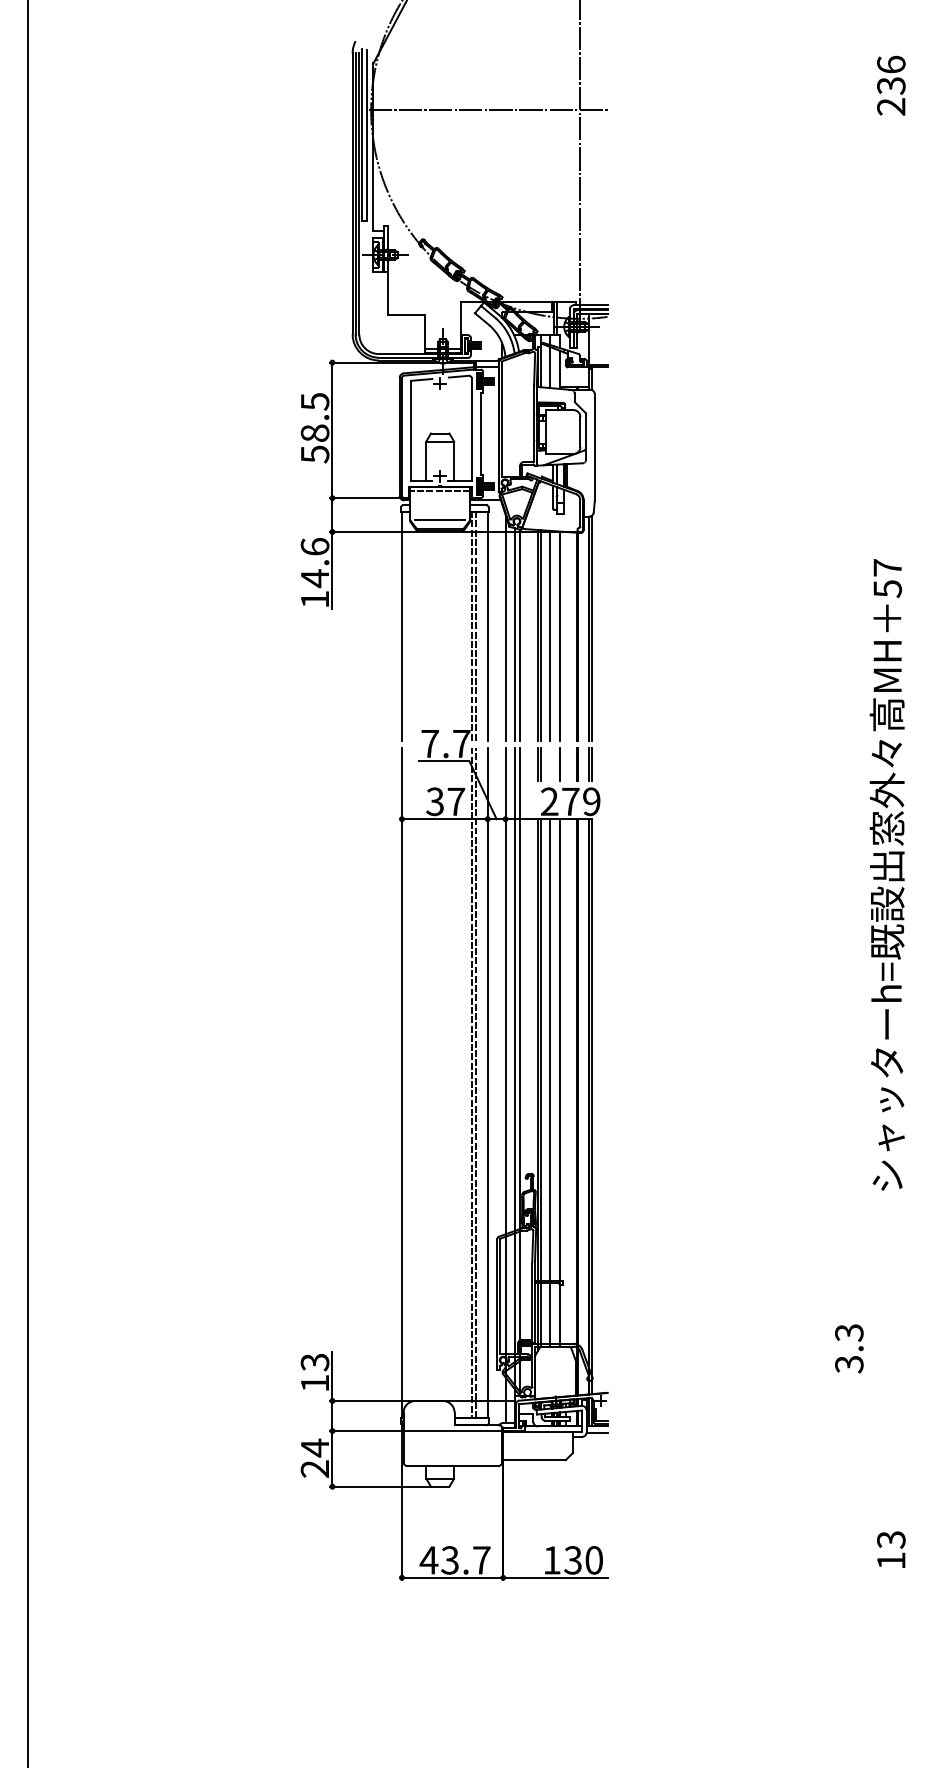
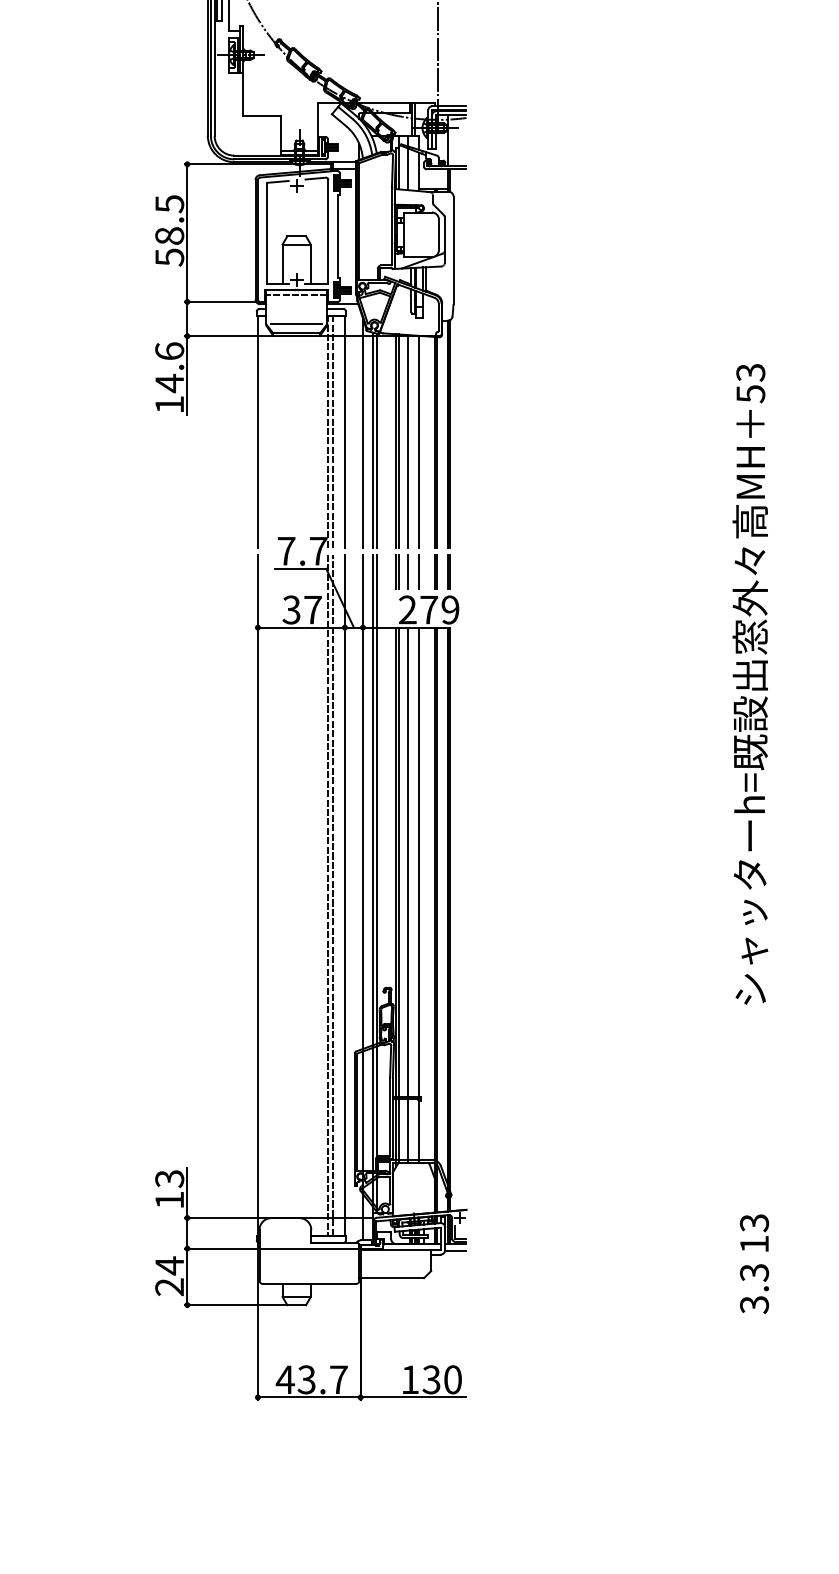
text: (887, 567) -> (750, 372), 57 -> 53
line: (550, 763) -> (408, 571), added
text: (849, 1348) -> (754, 1288), moved
text: (891, 1549) -> (754, 1232), moved

